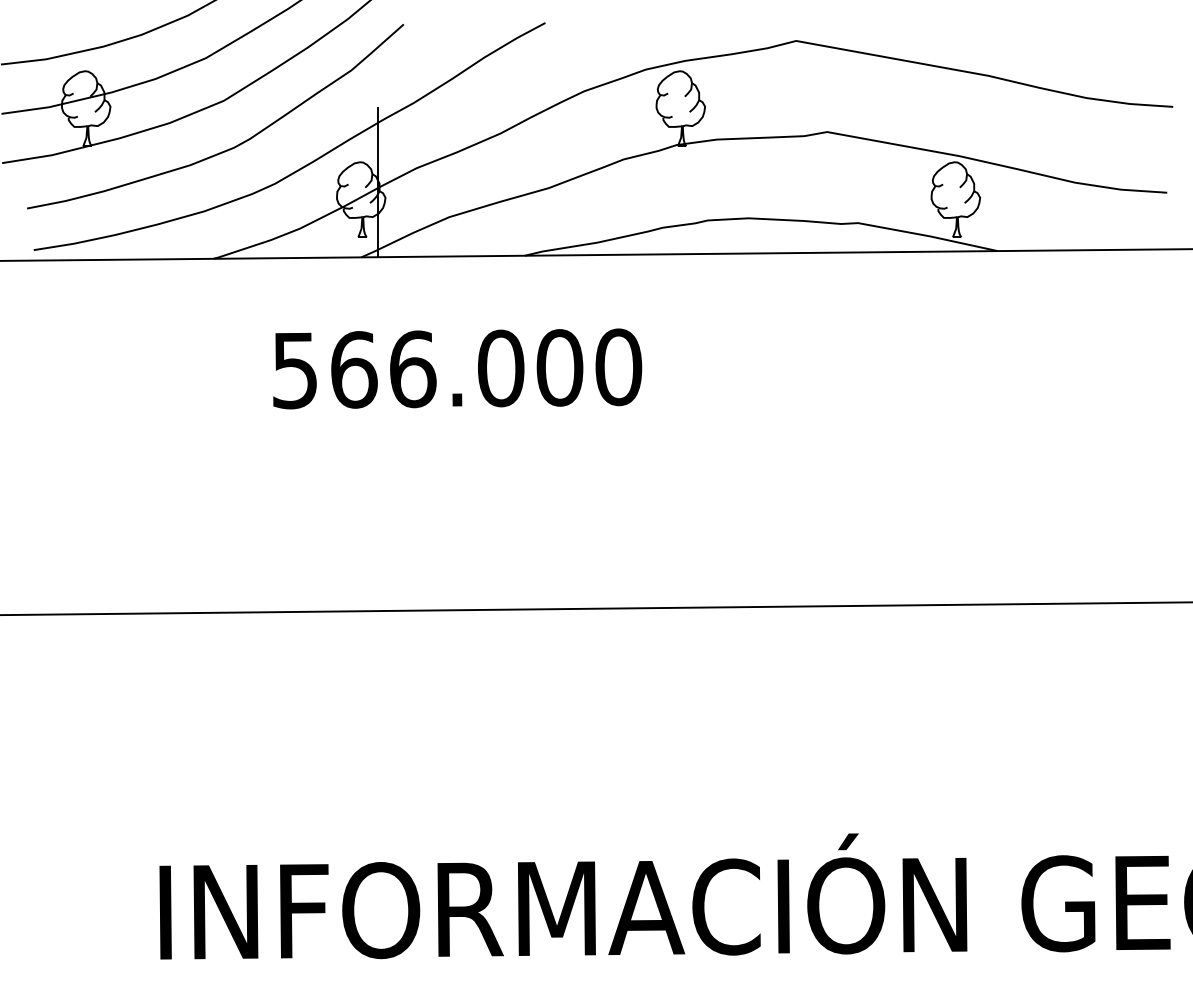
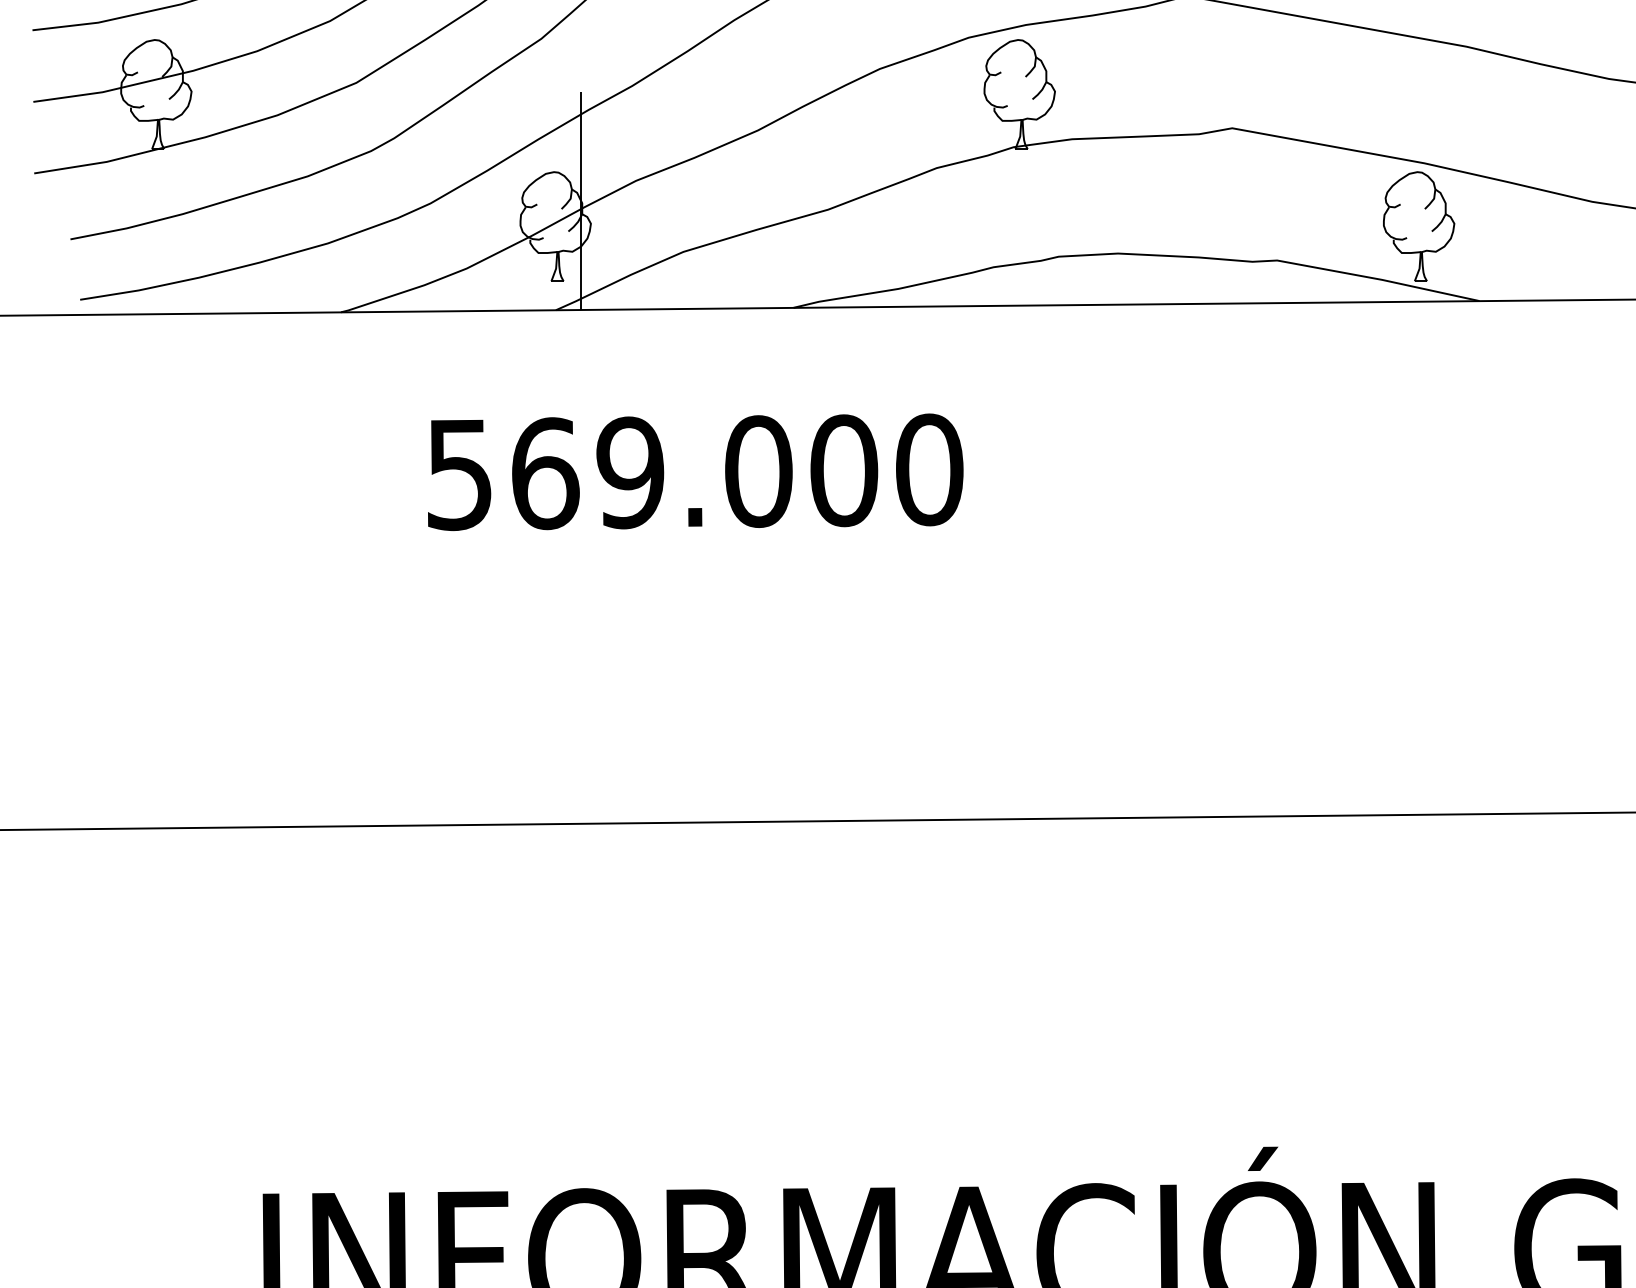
text: (412, 369) -> (630, 473), 566.000 -> 569.000

